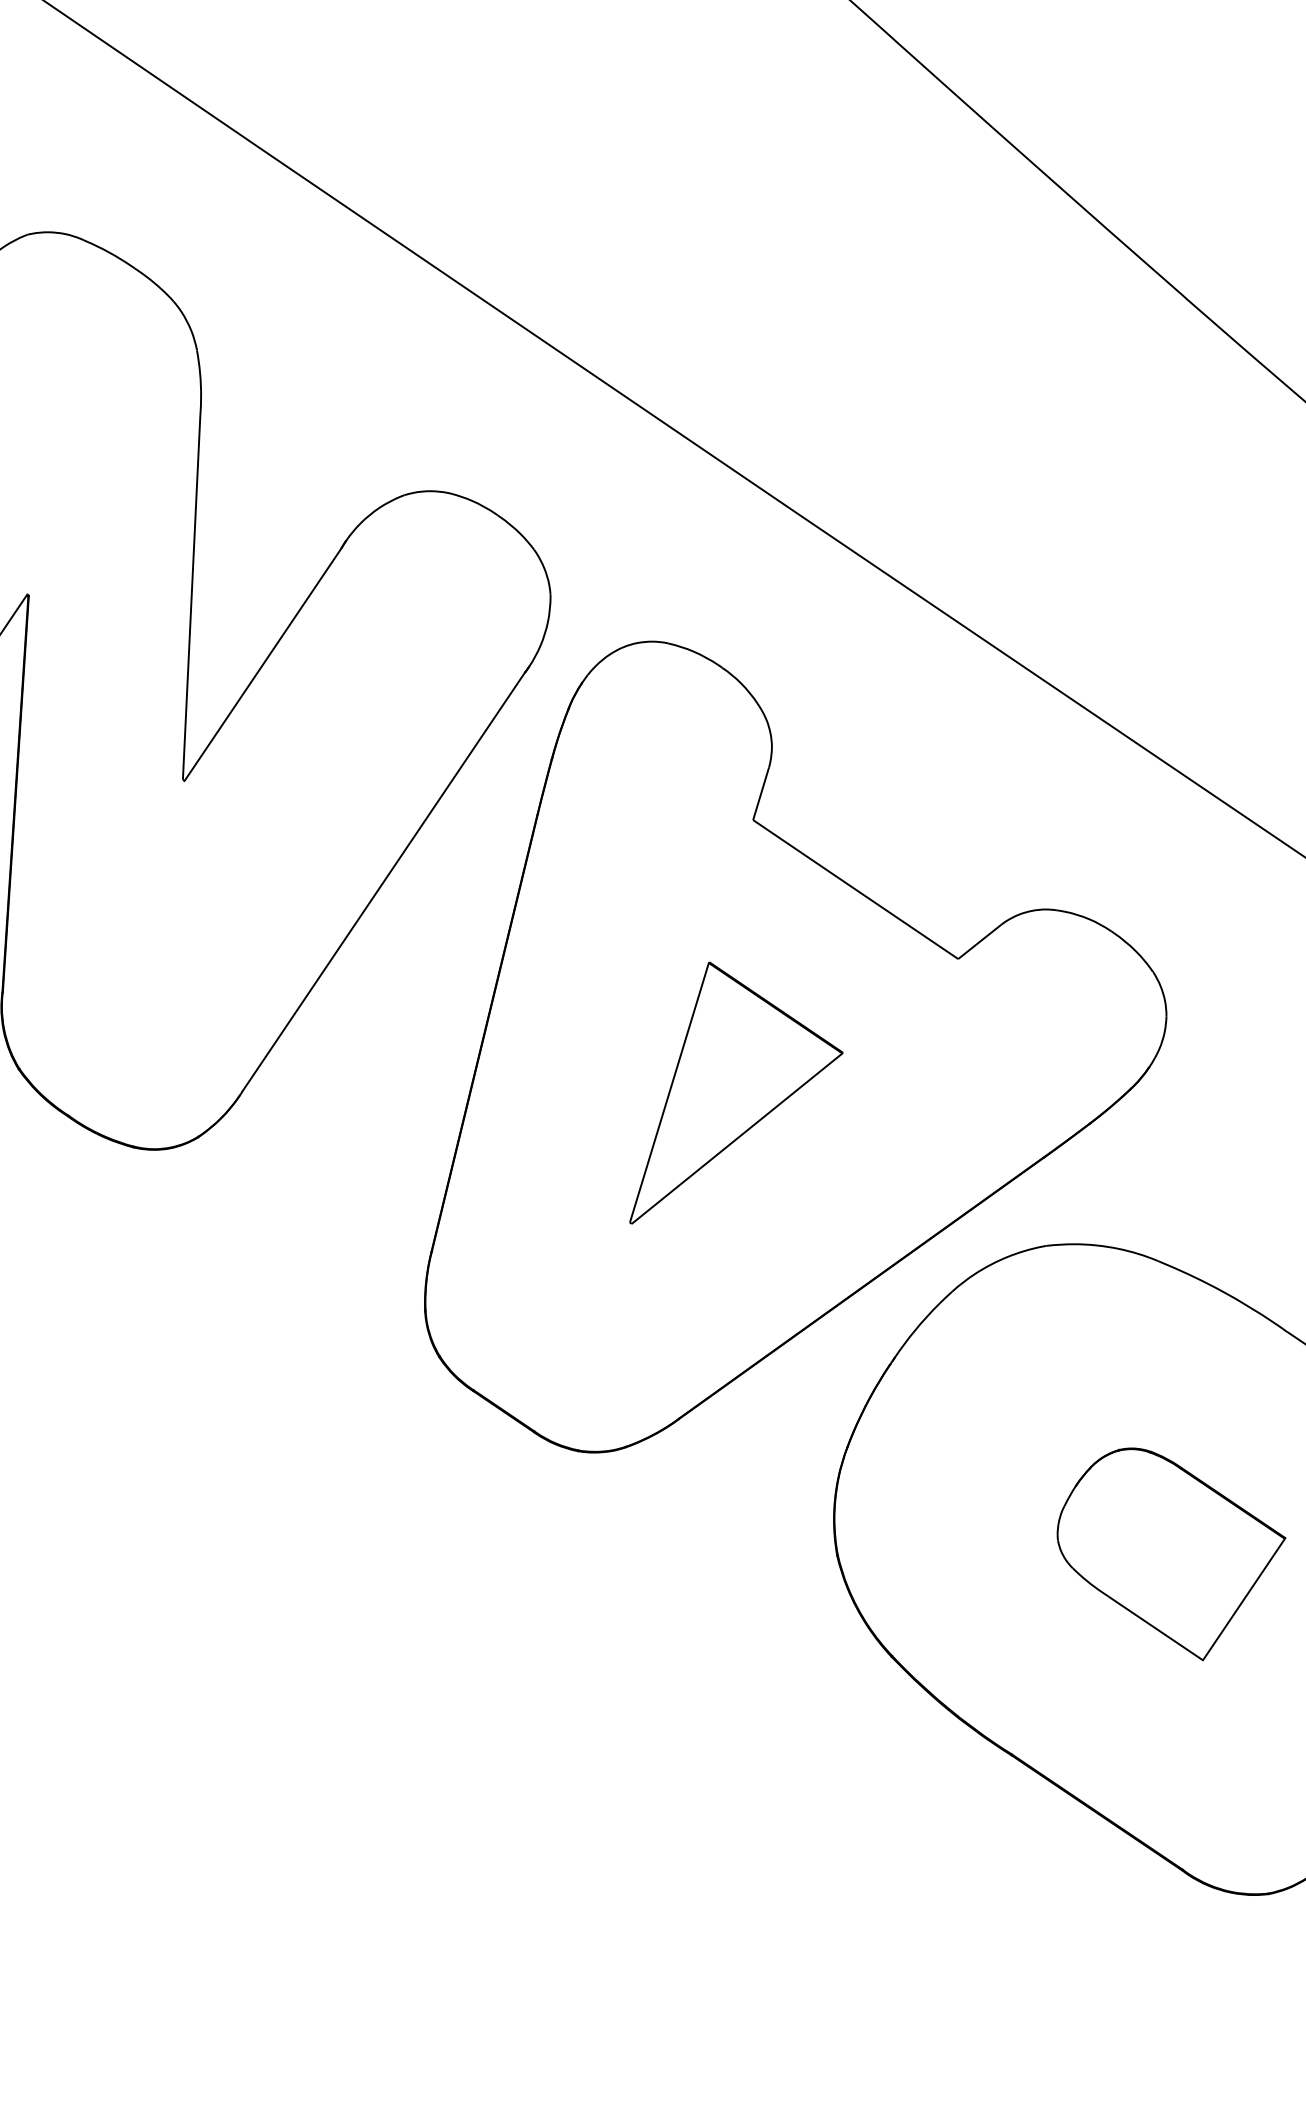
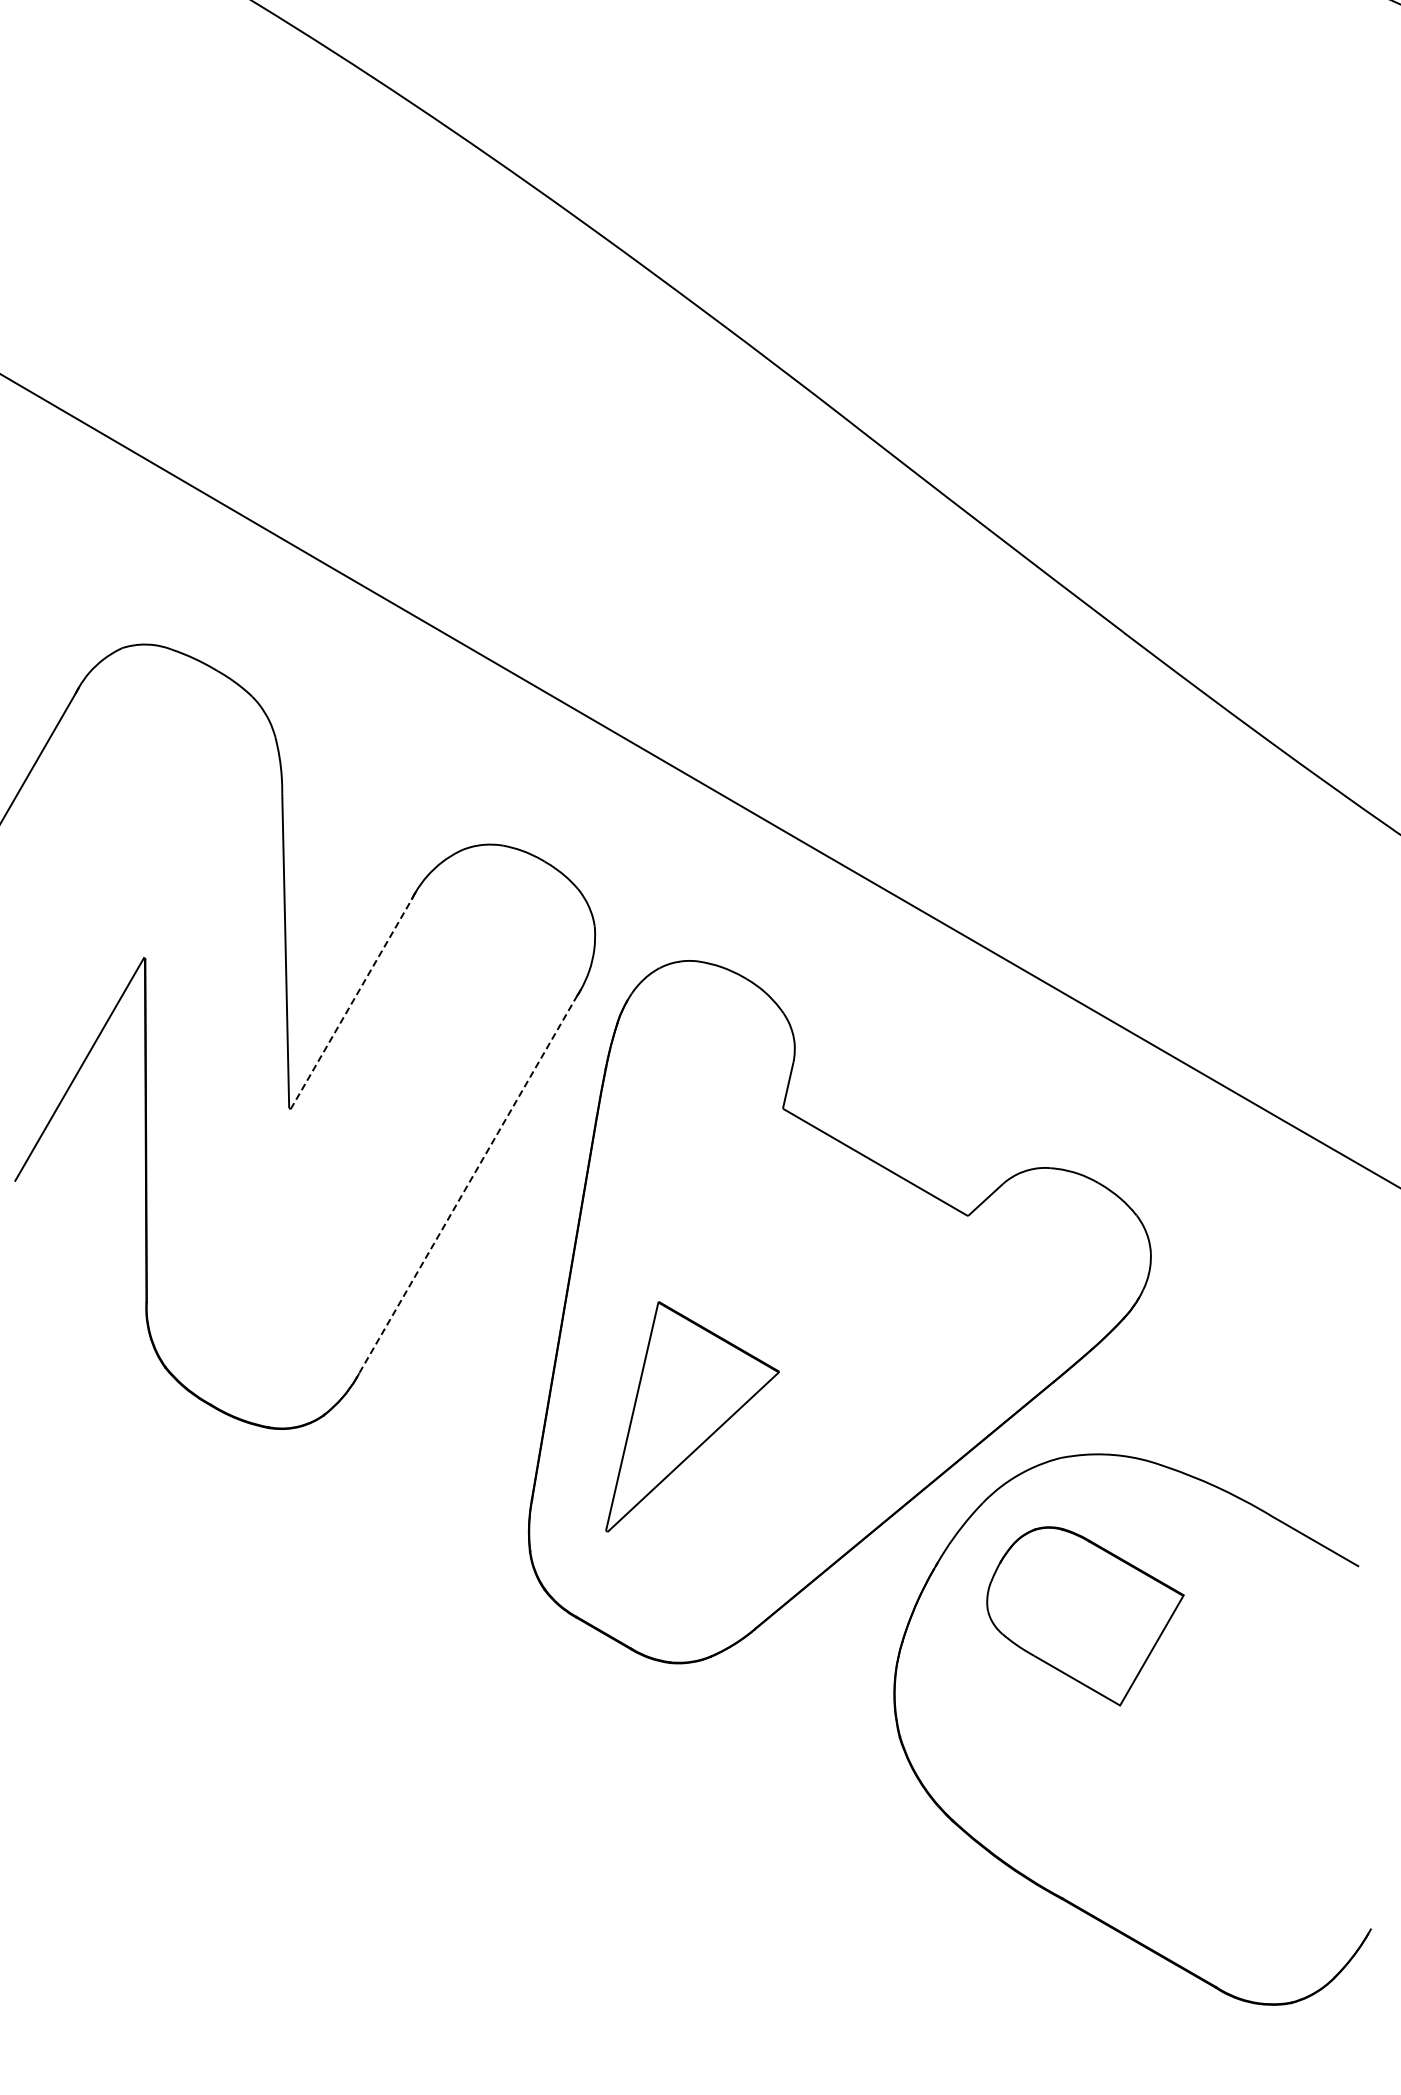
line: (263, 663) -> (351, 1003), solid -> dashed
line: (383, 882) -> (468, 1184), solid -> dashed
part: (739, 1097) -> (692, 1416), moved
part: (1170, 1554) -> (1085, 1616), moved

